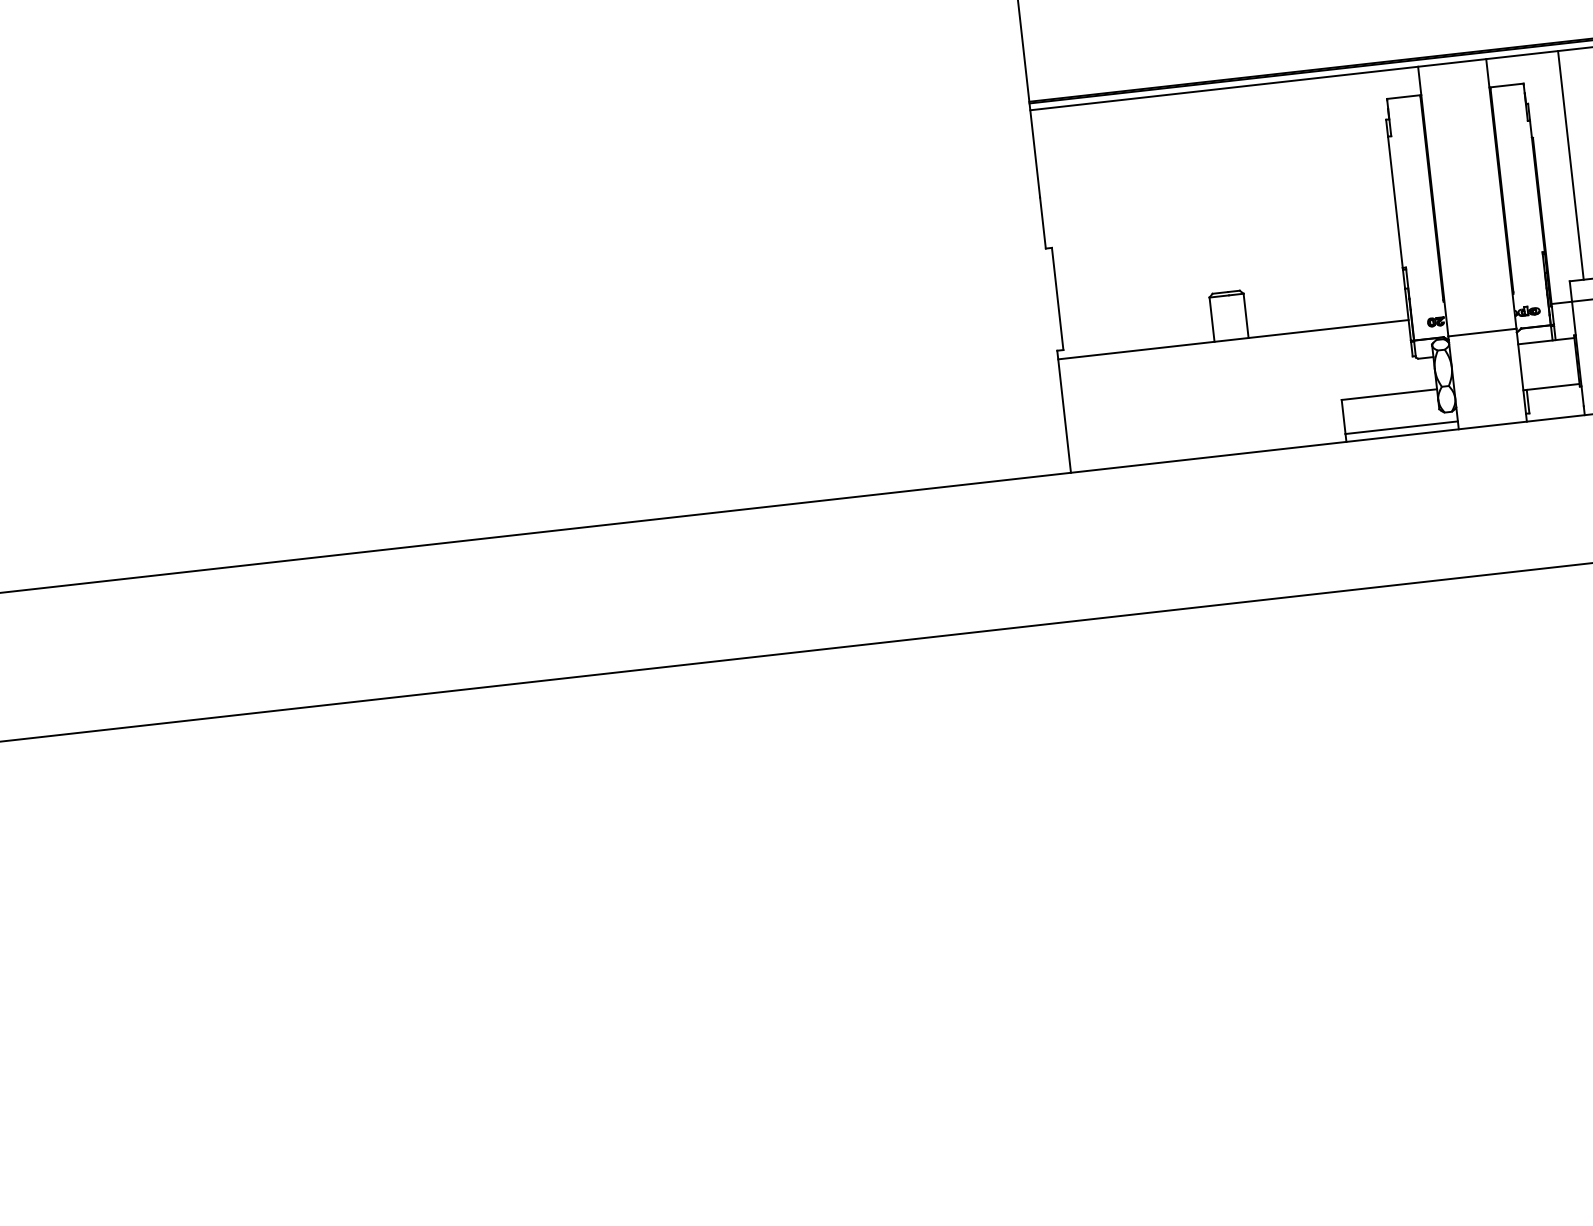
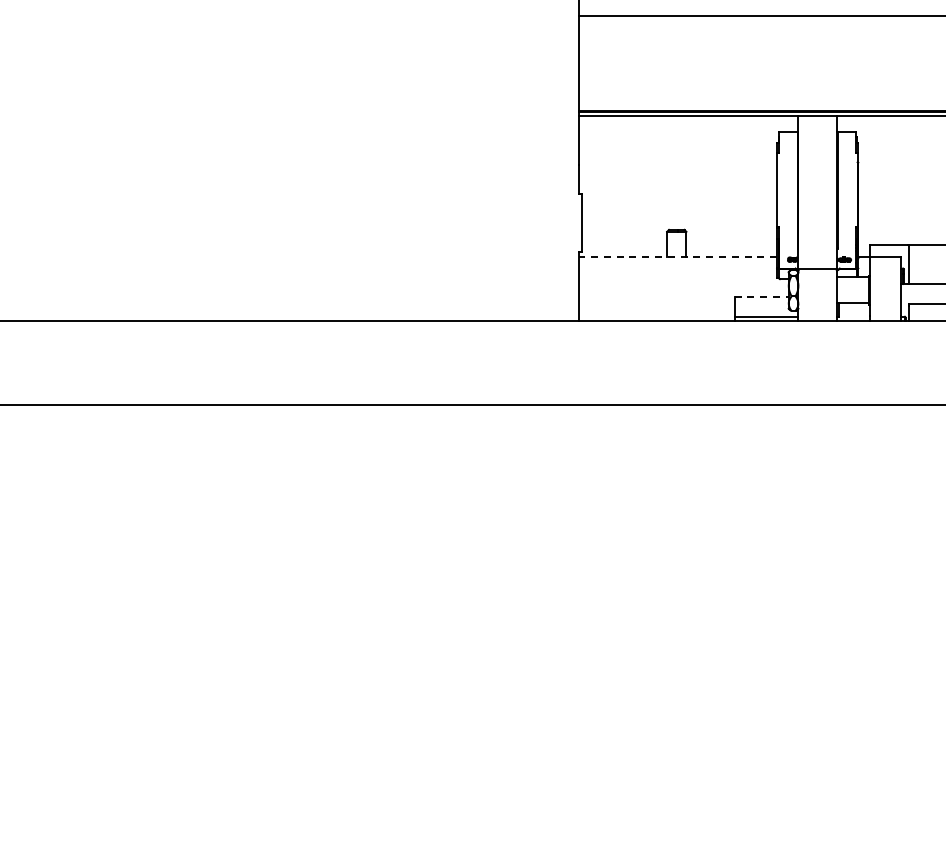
line: (1570, 165) -> (877, 180), removed
line: (1232, 339) -> (677, 256), solid -> dashed
line: (1390, 394) -> (762, 297), solid -> dashed

